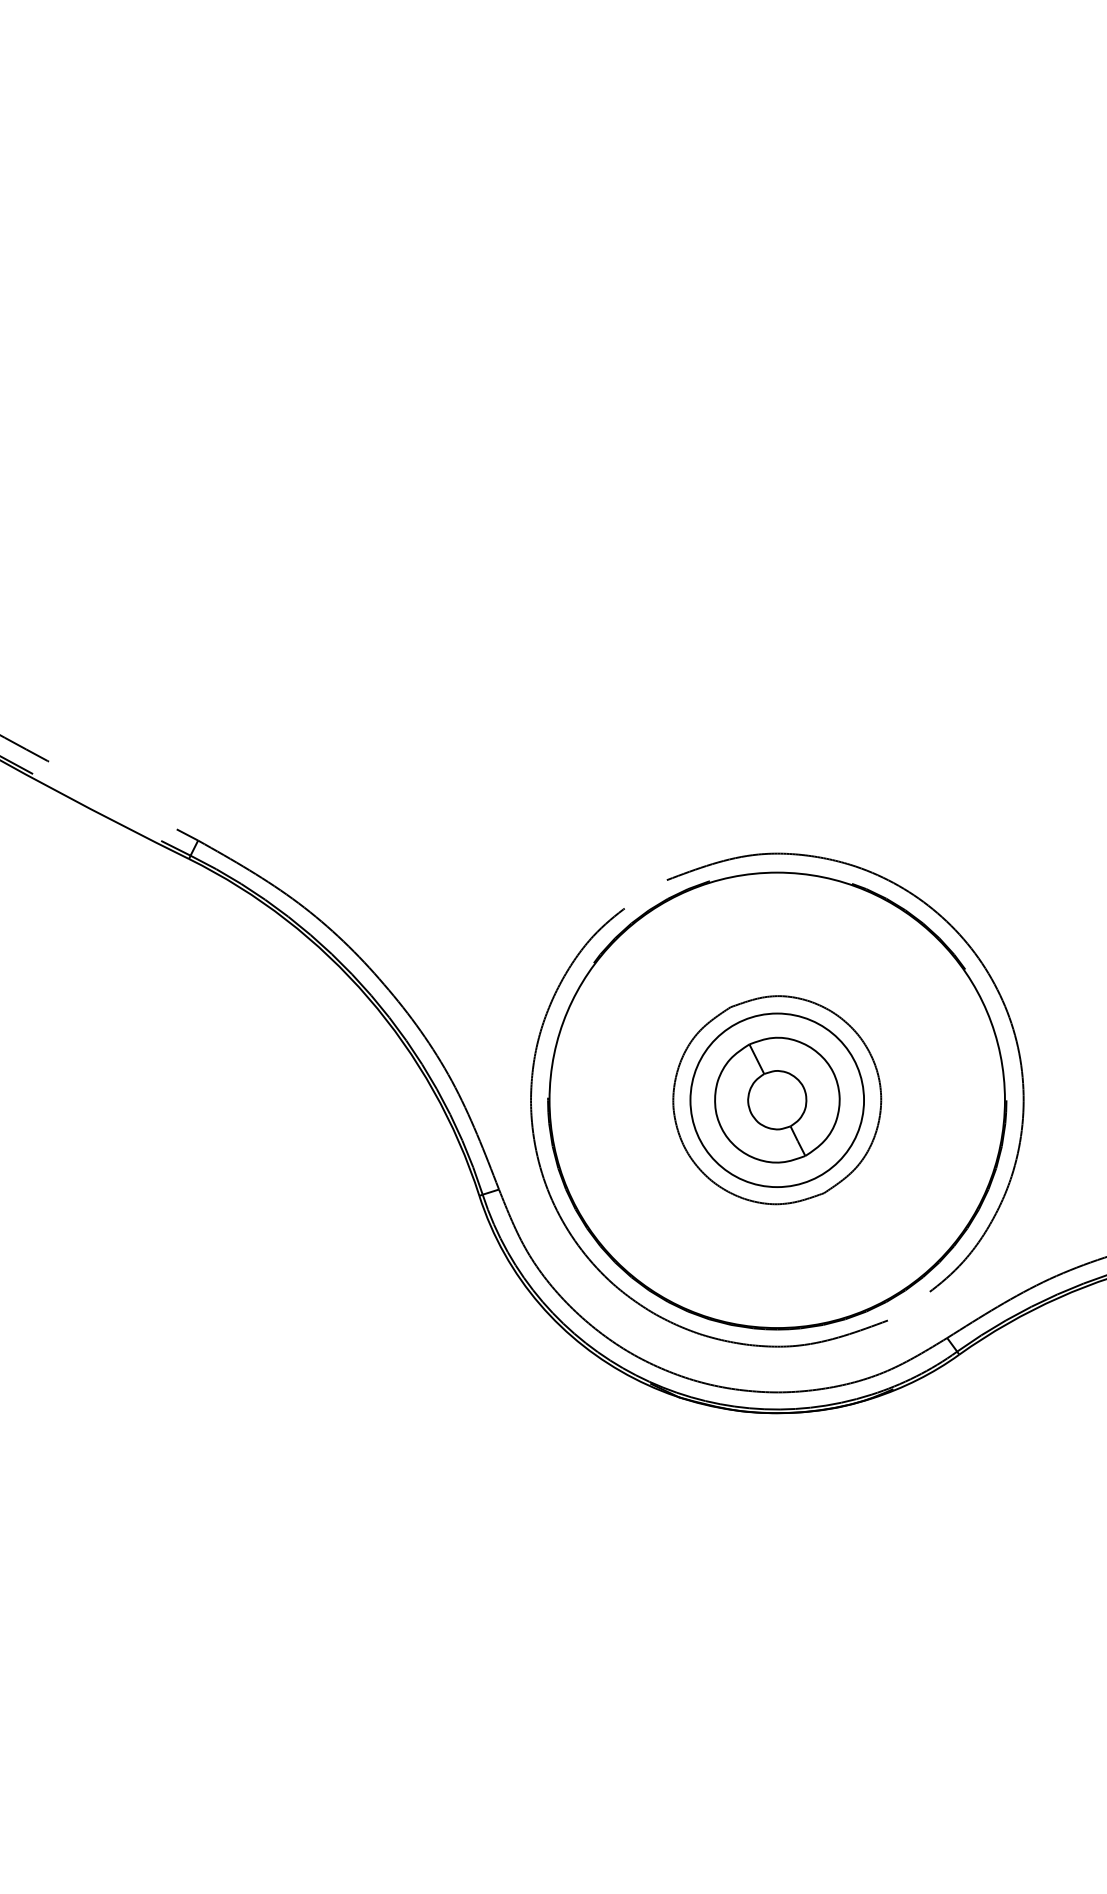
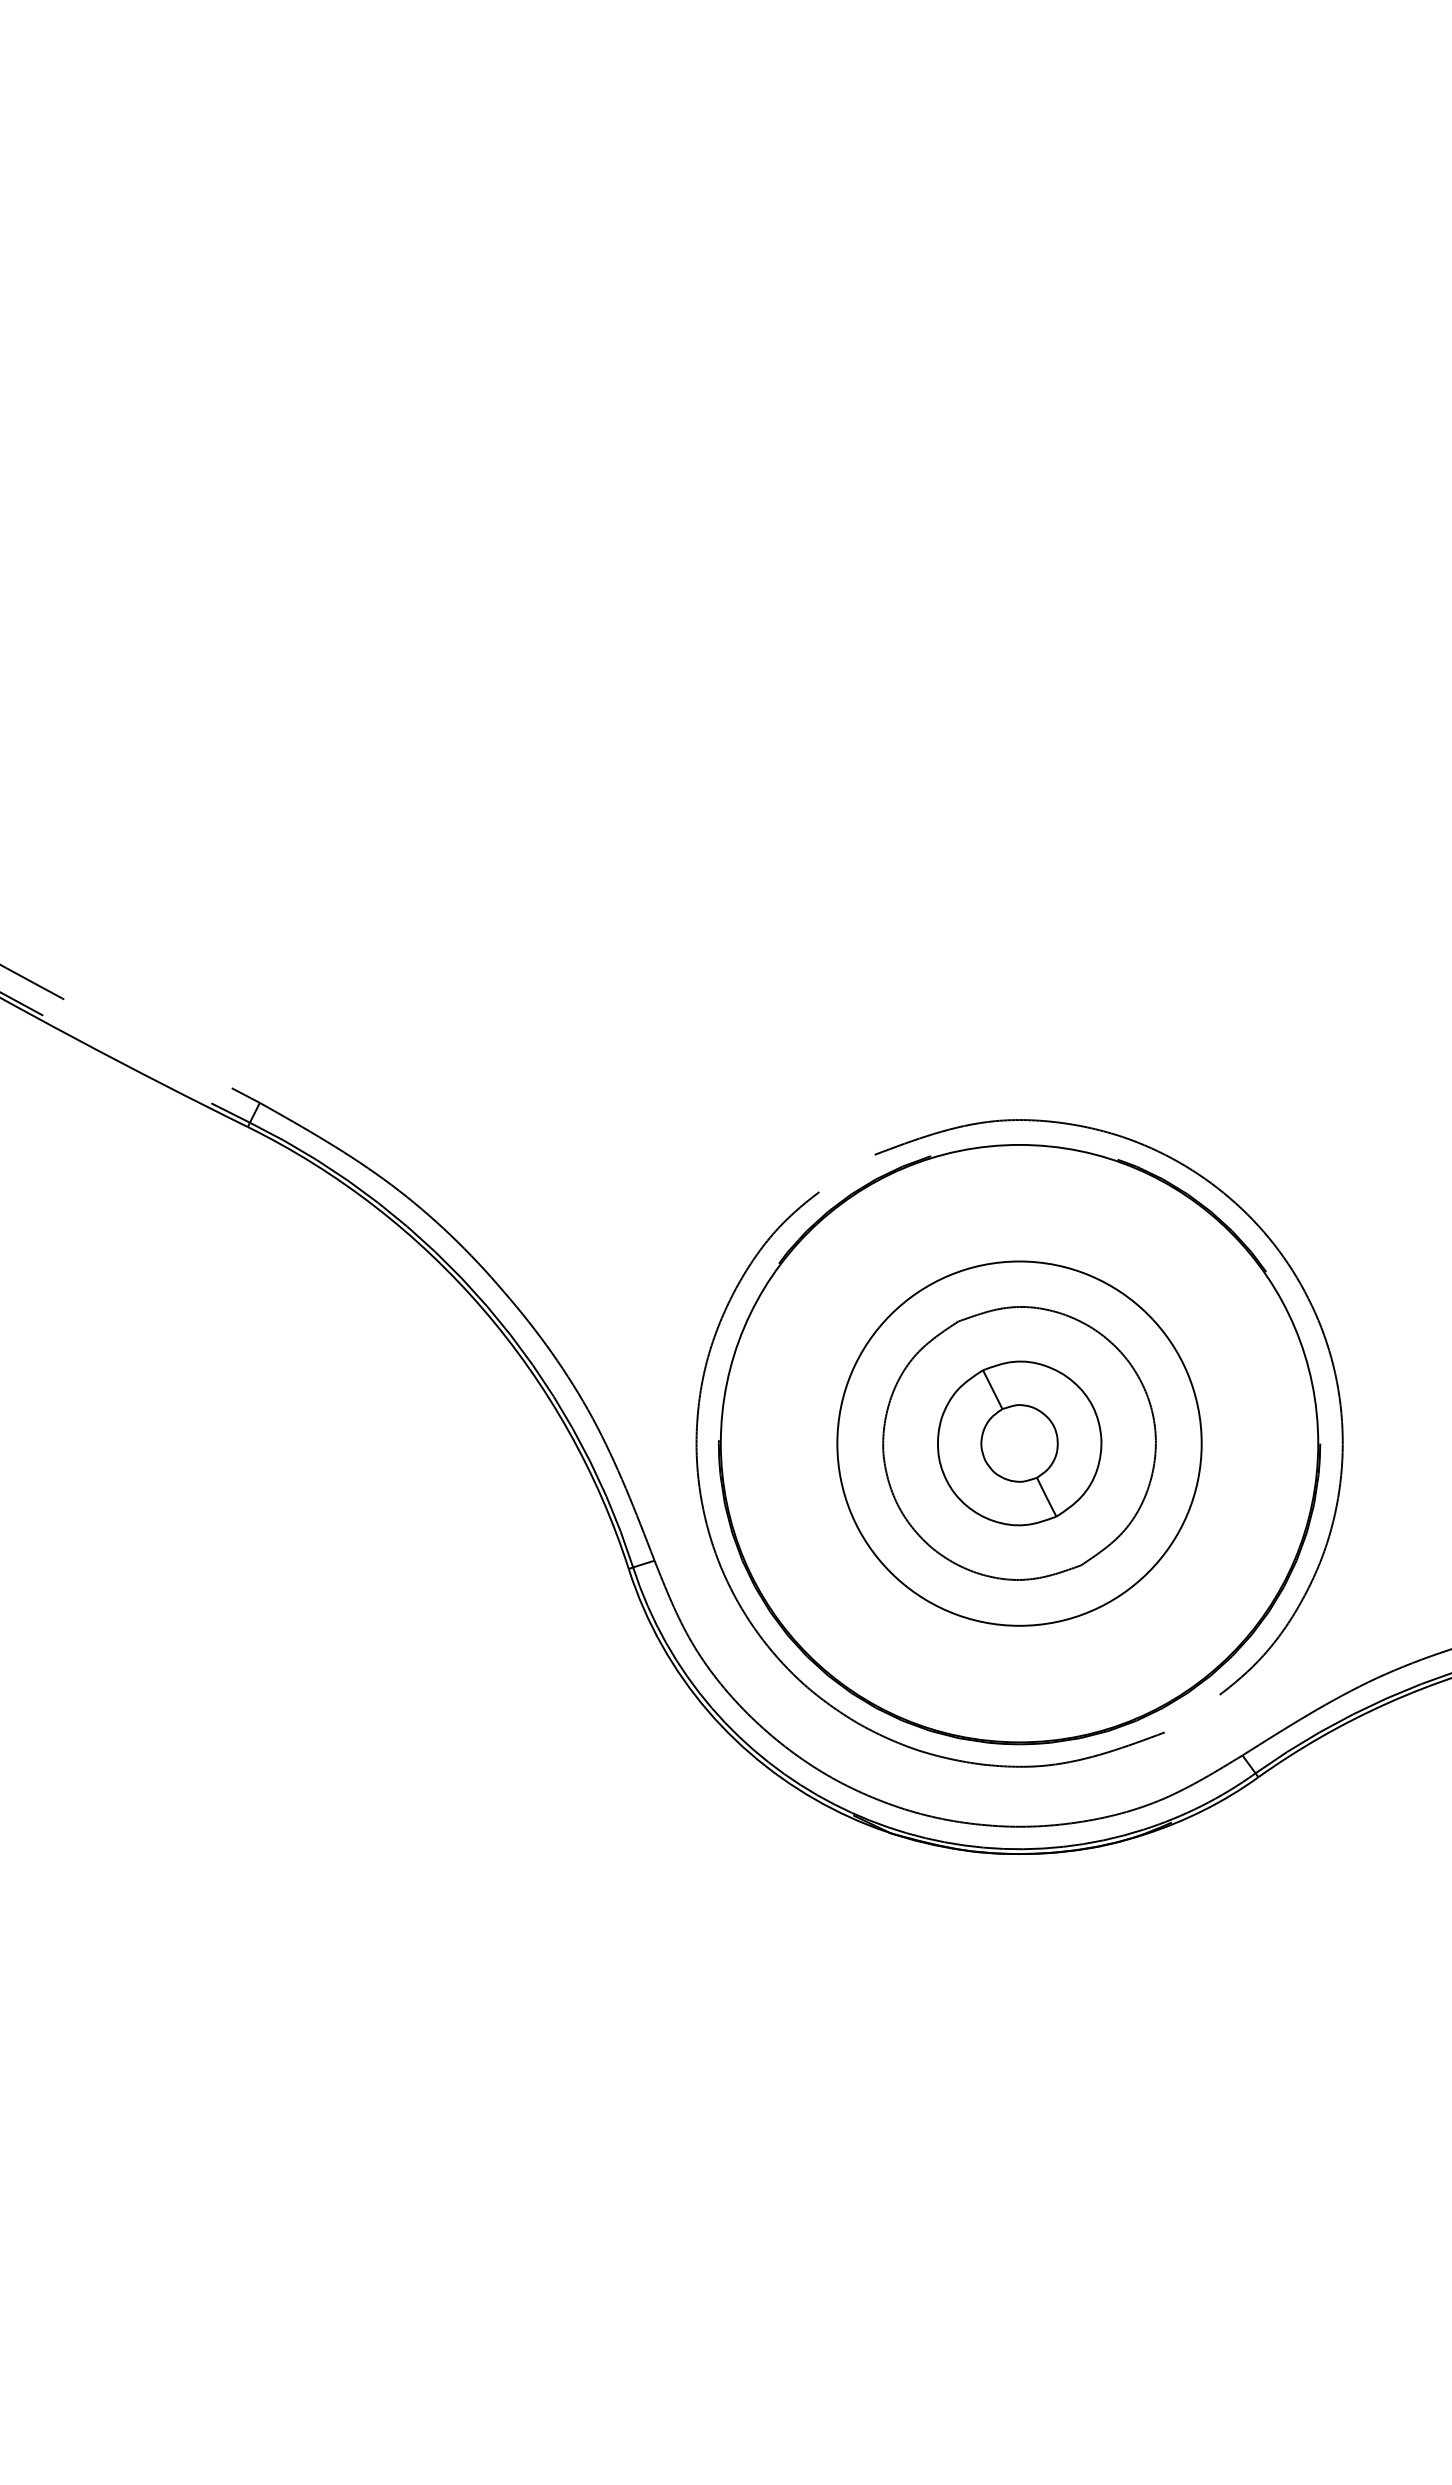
circle: (777, 1100) -> (1019, 1443), size x1.6

